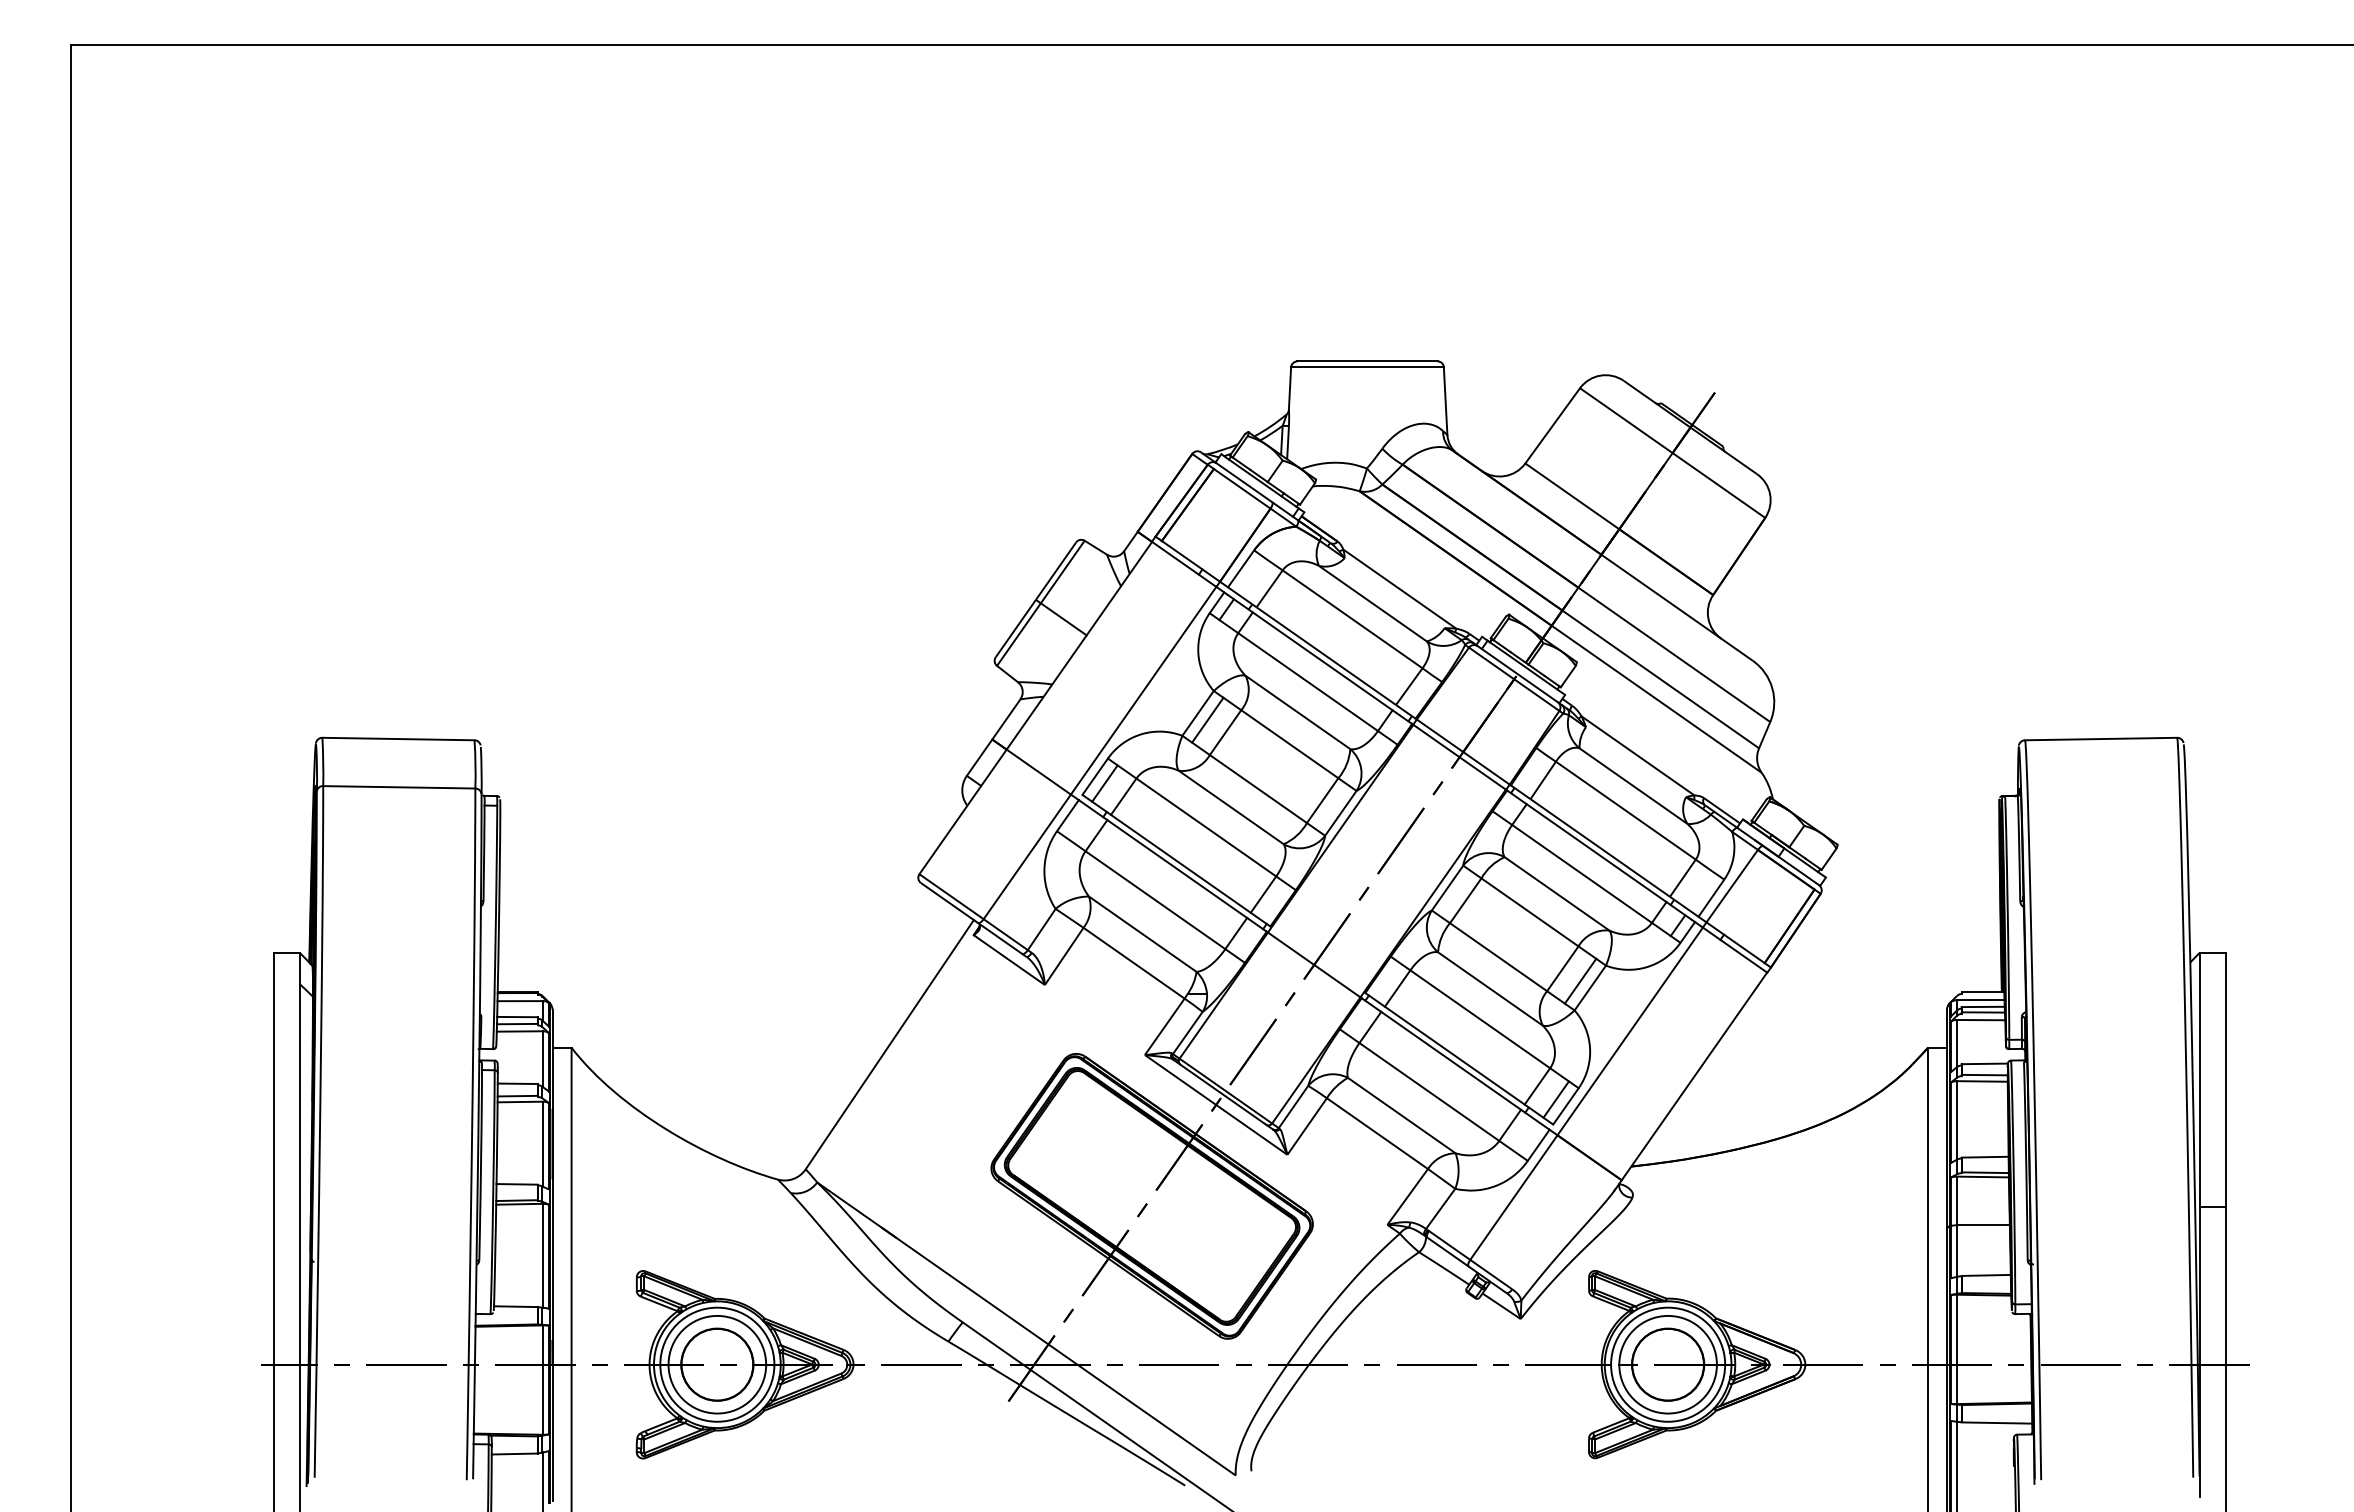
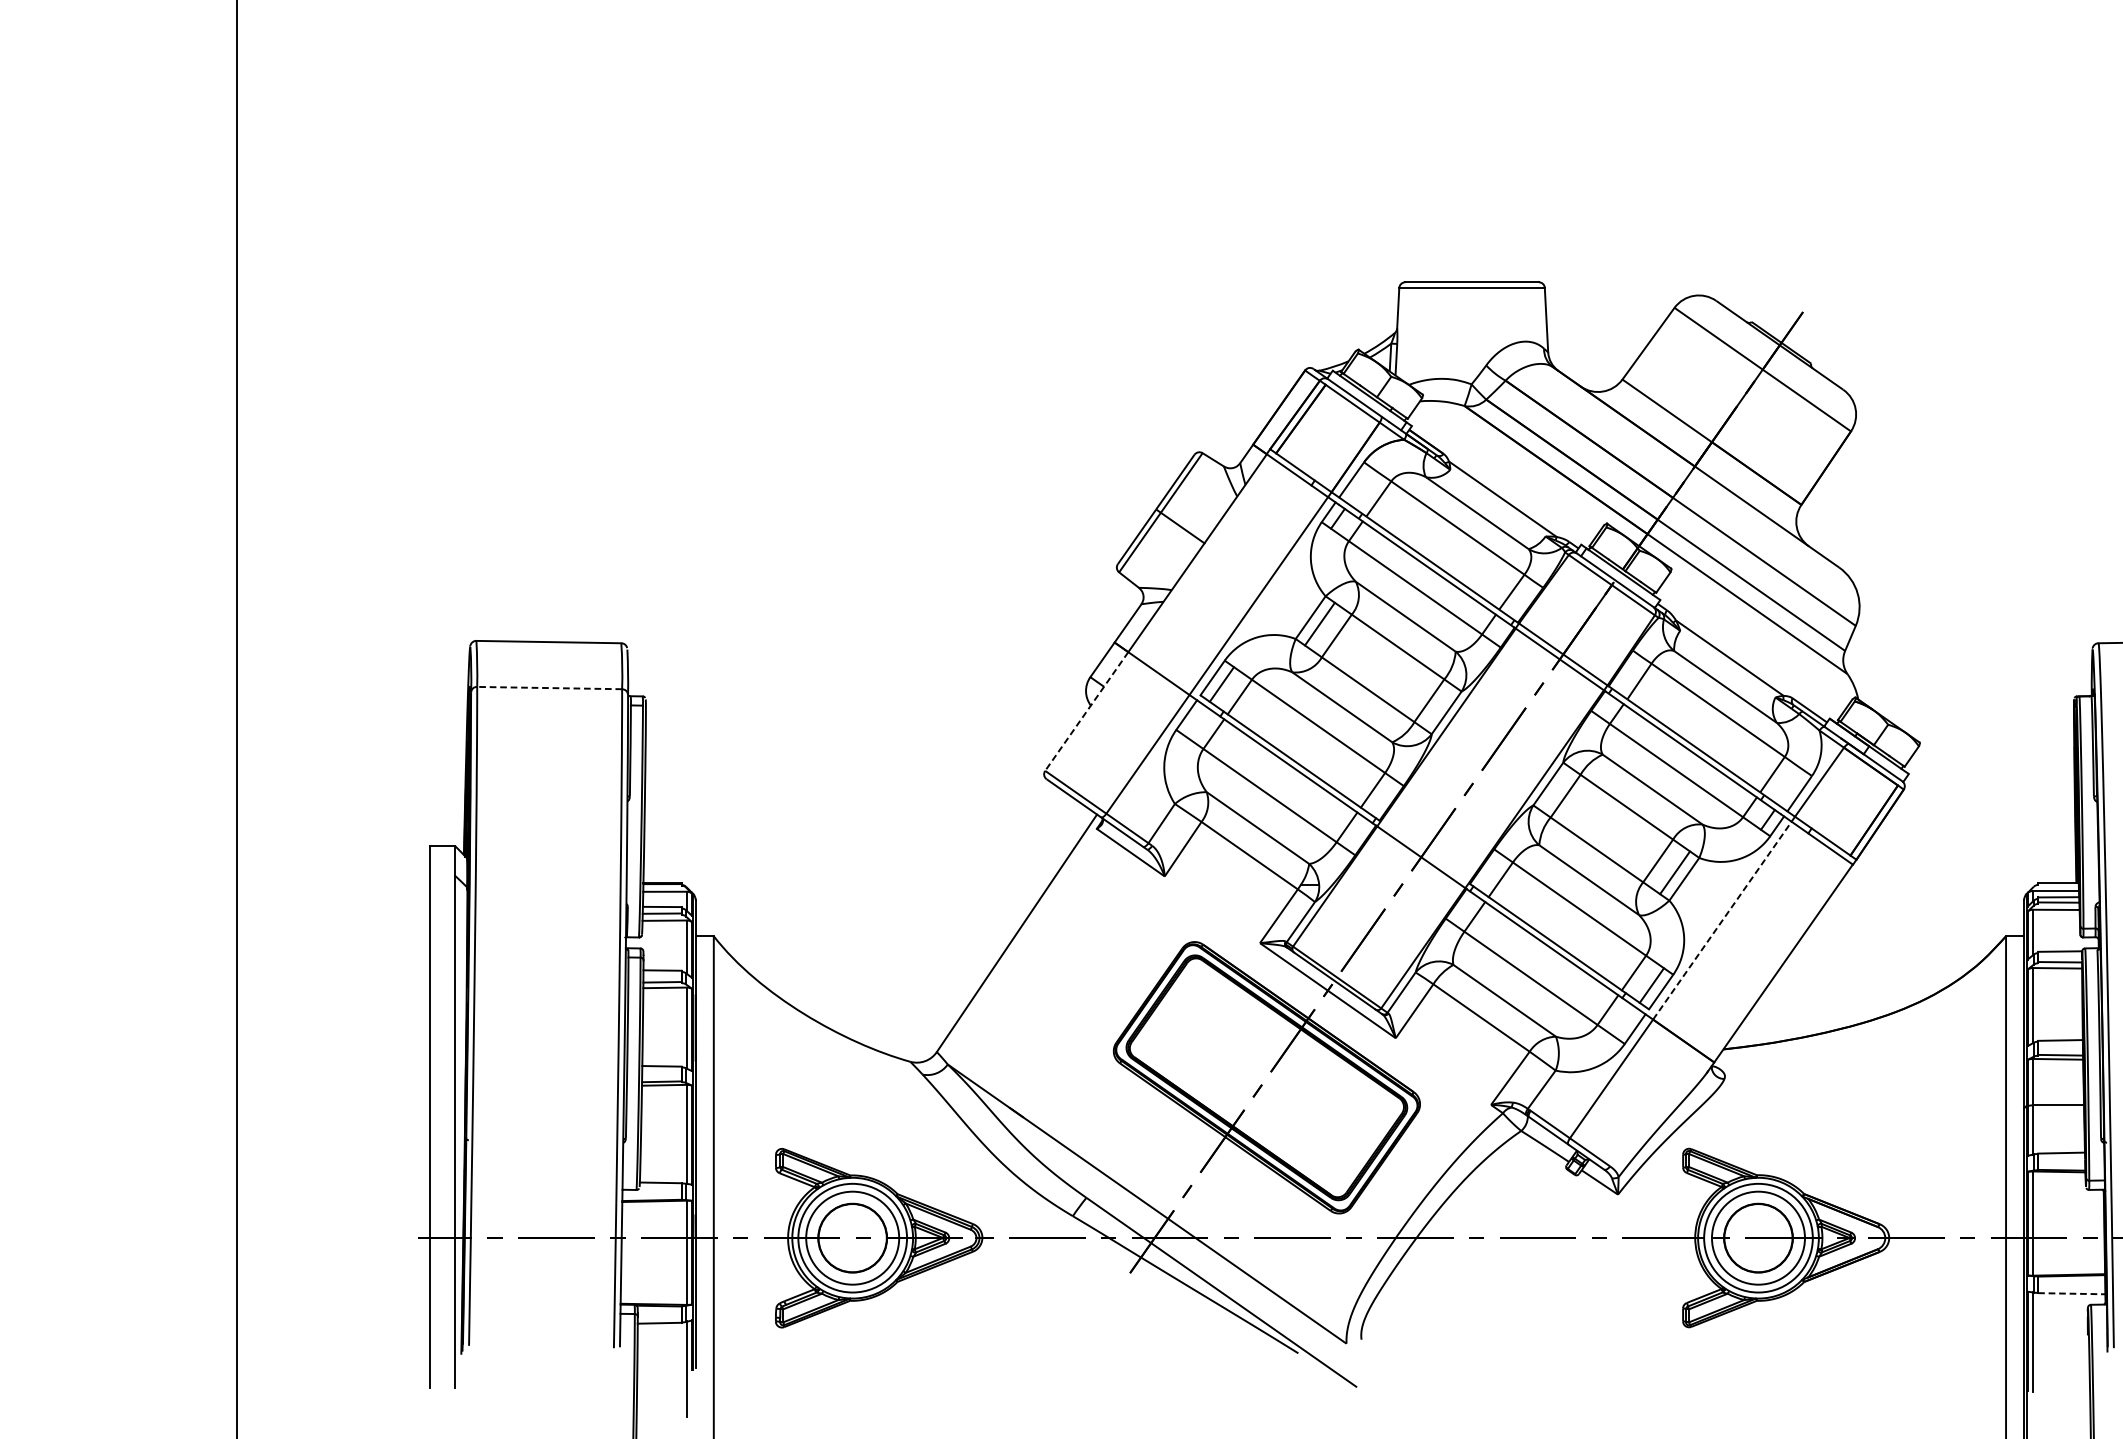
line: (398, 787) -> (548, 688), solid -> dashed
line: (962, 812) -> (1086, 712), solid -> dashed
line: (1630, 1031) -> (1722, 920), solid -> dashed
line: (1997, 1423) -> (2072, 1294), solid -> dashed

